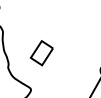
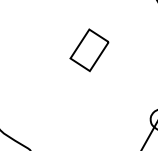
part: (41, 53) -> (88, 50), moved

